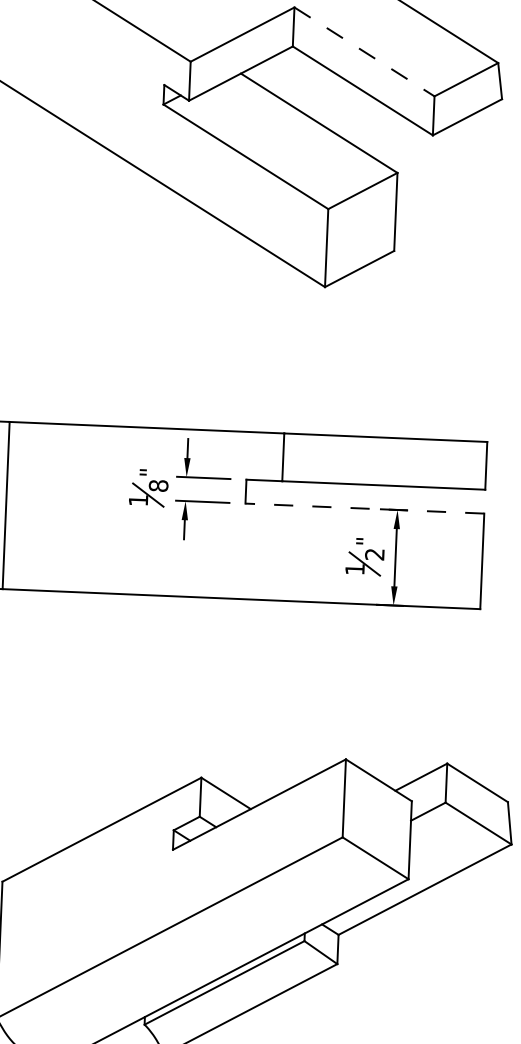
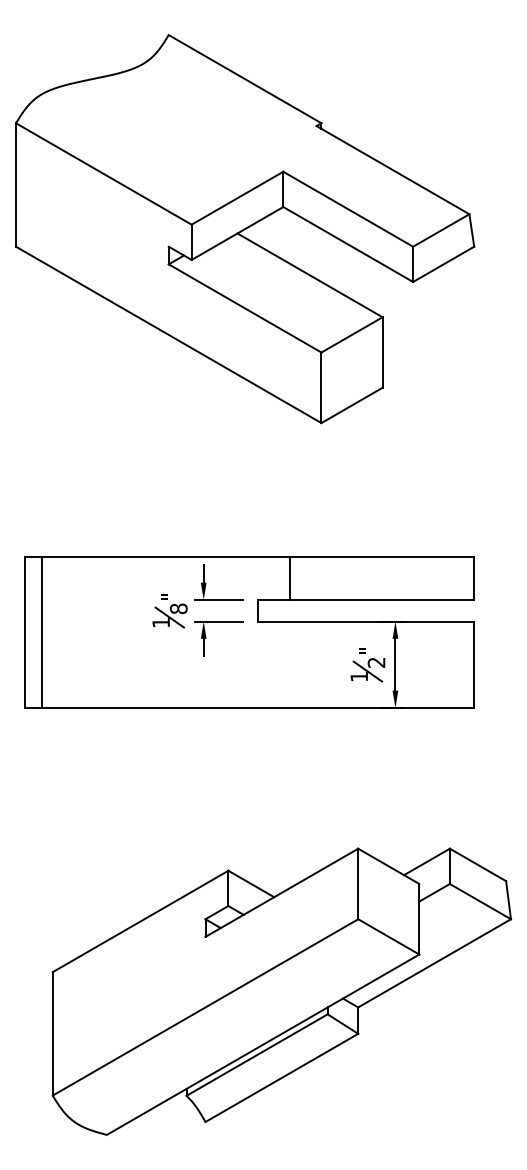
line: (364, 52) -> (348, 209), dashed -> solid
line: (364, 508) -> (365, 621), dashed -> solid

